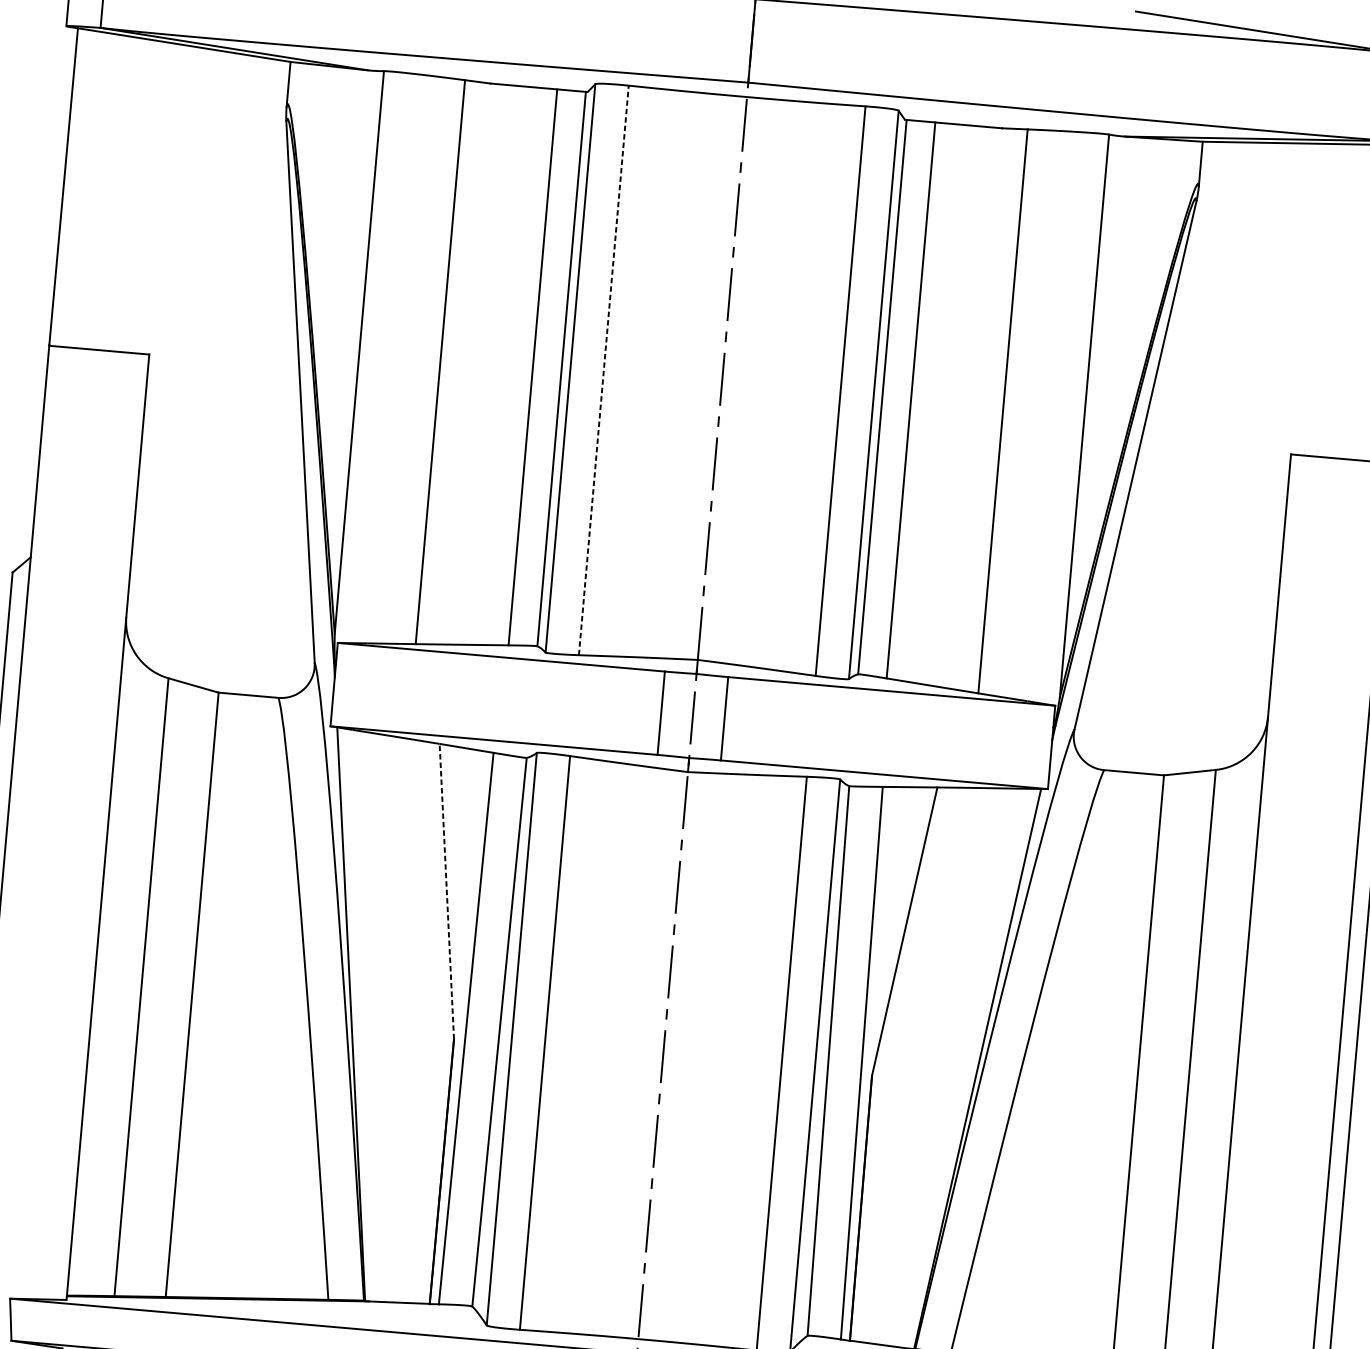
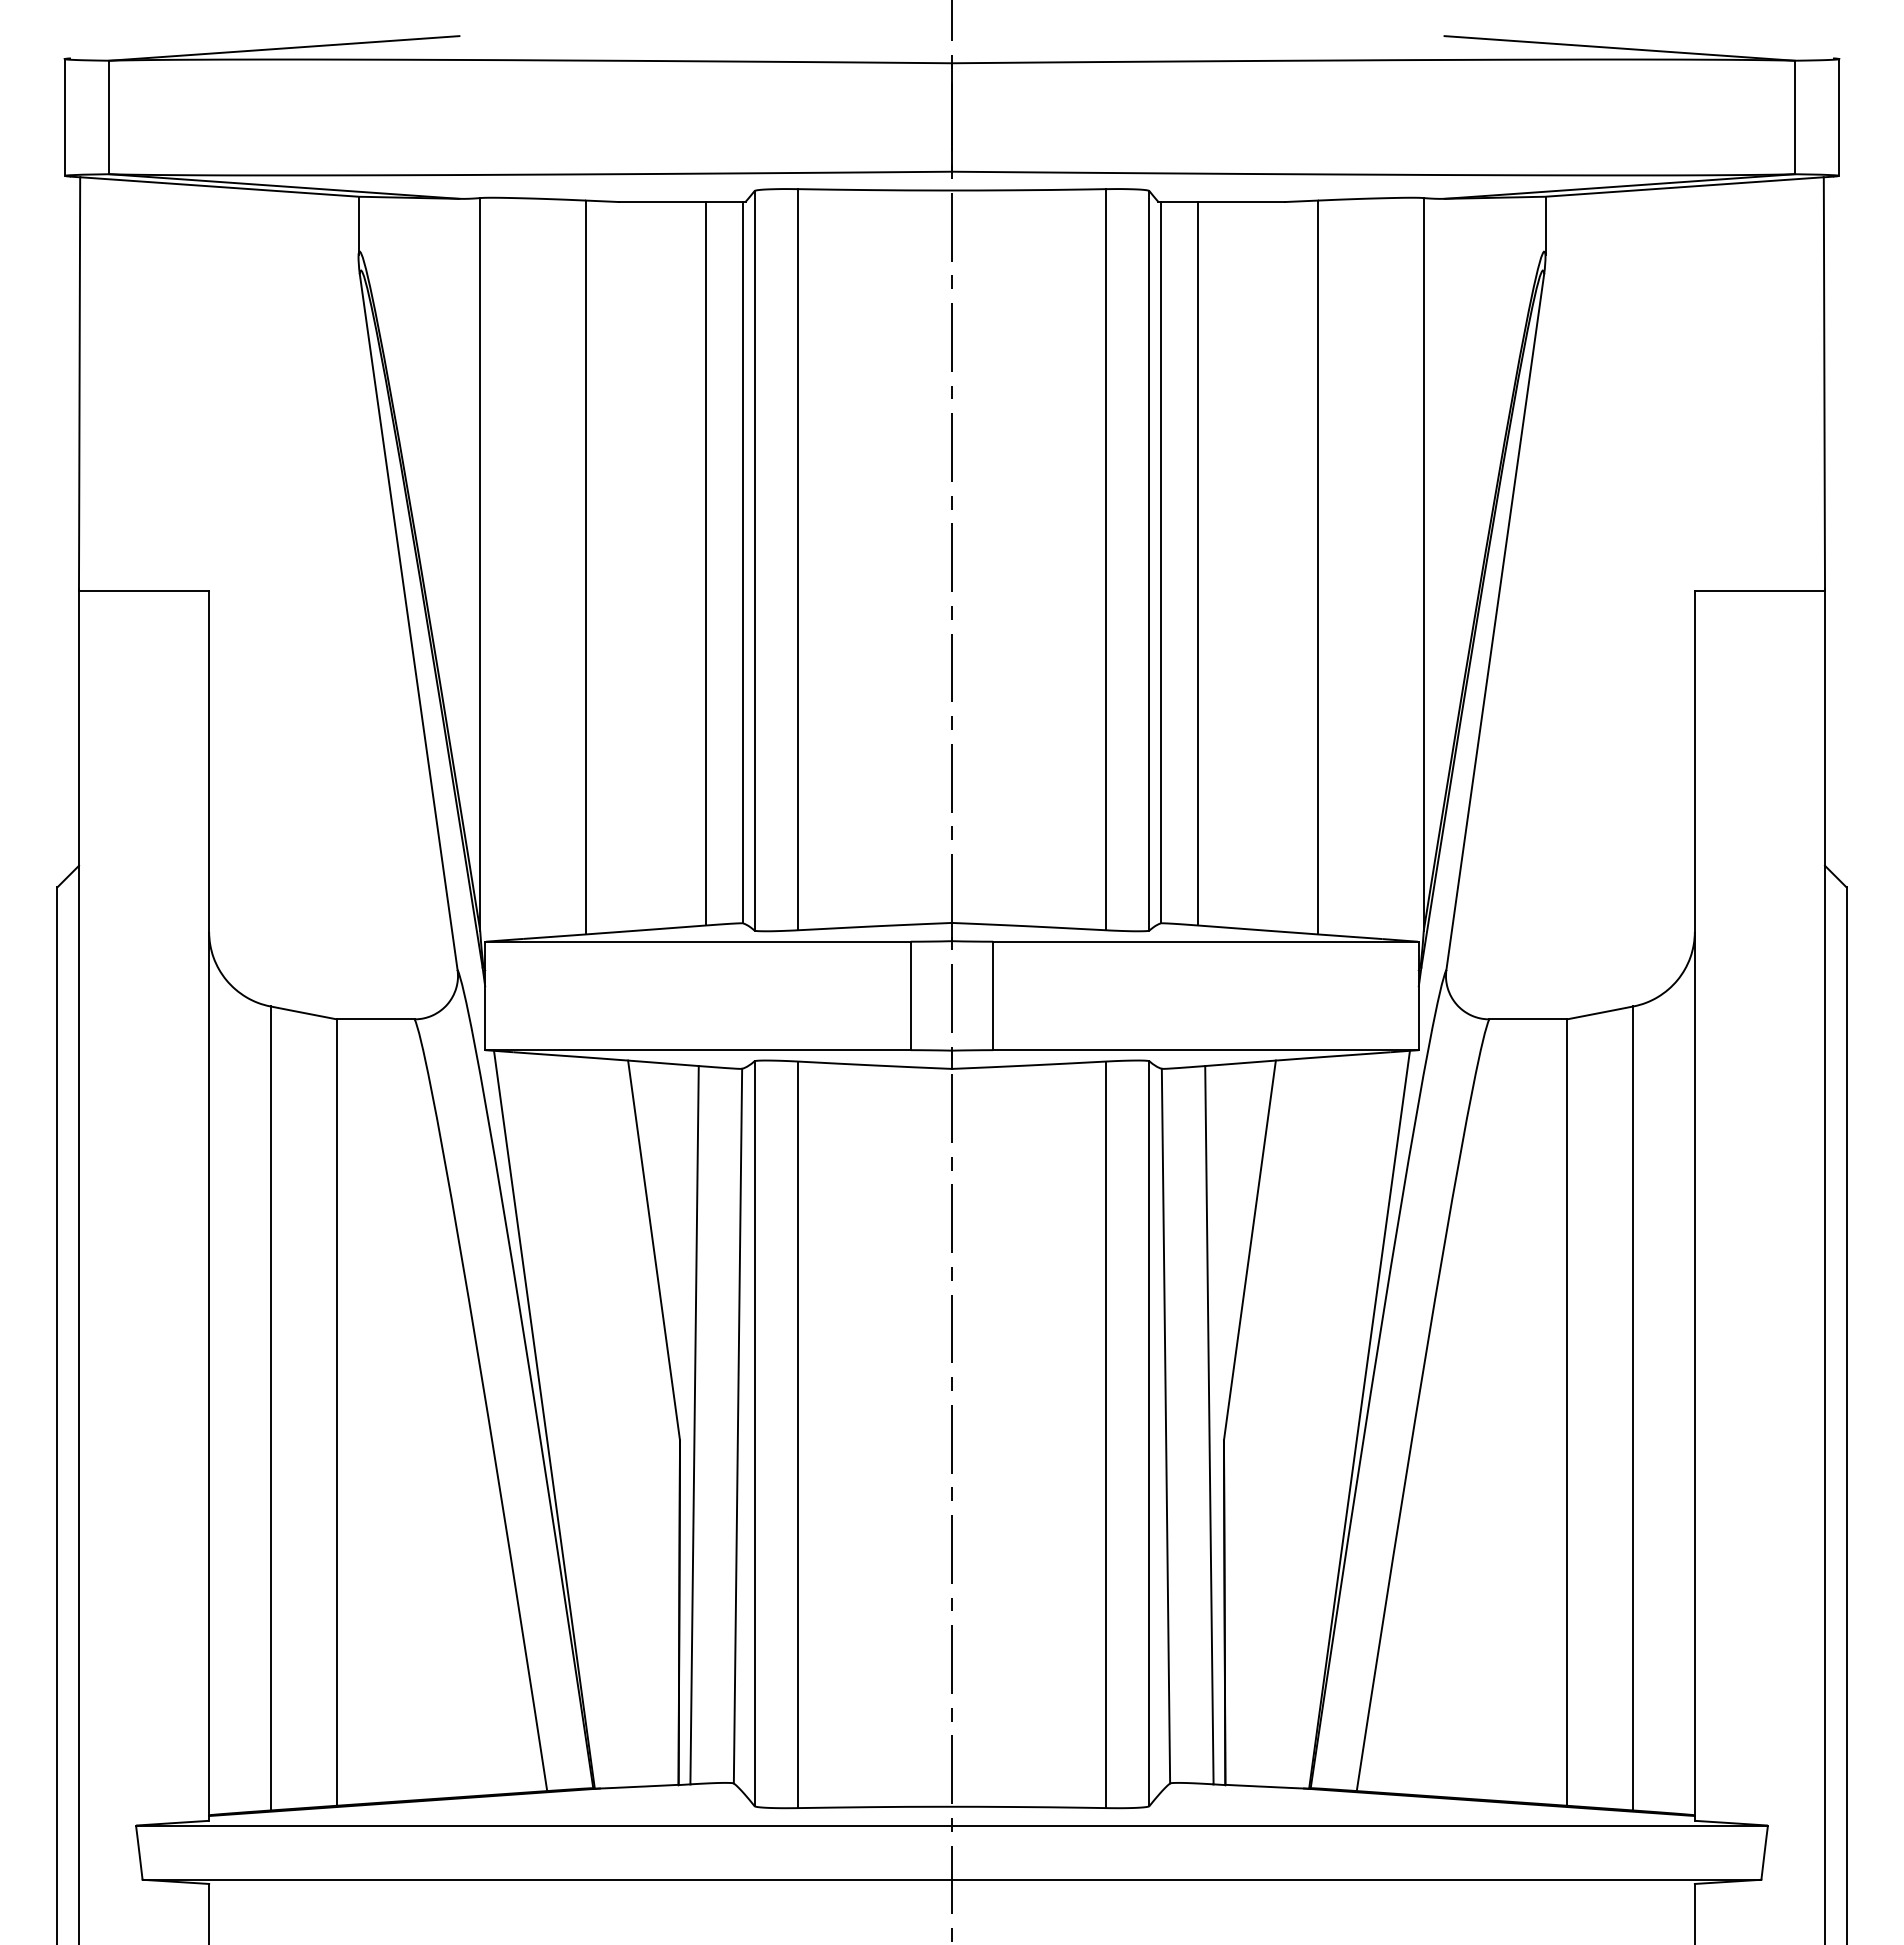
line: (603, 370) -> (797, 559), dashed -> solid
line: (447, 891) -> (654, 1250), dashed -> solid

